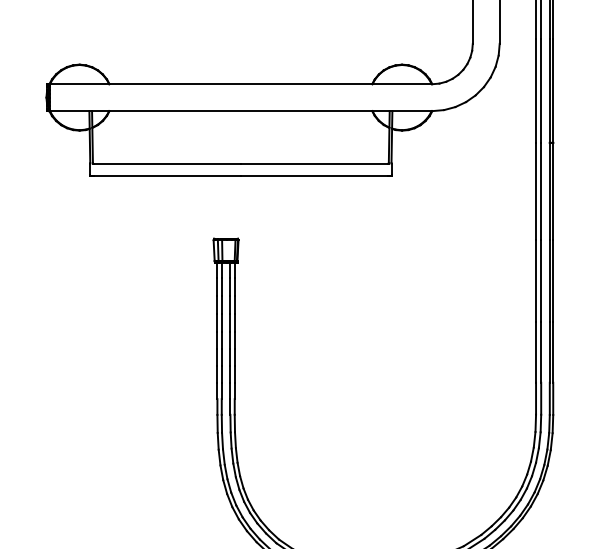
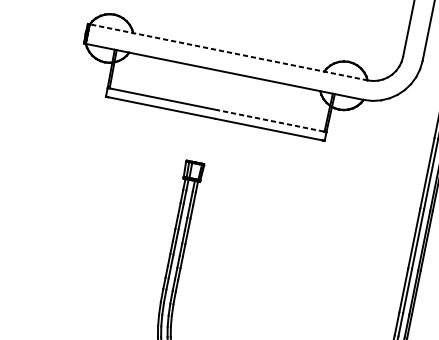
line: (240, 84) -> (228, 52), solid -> dashed
line: (314, 163) -> (270, 120), solid -> dashed

